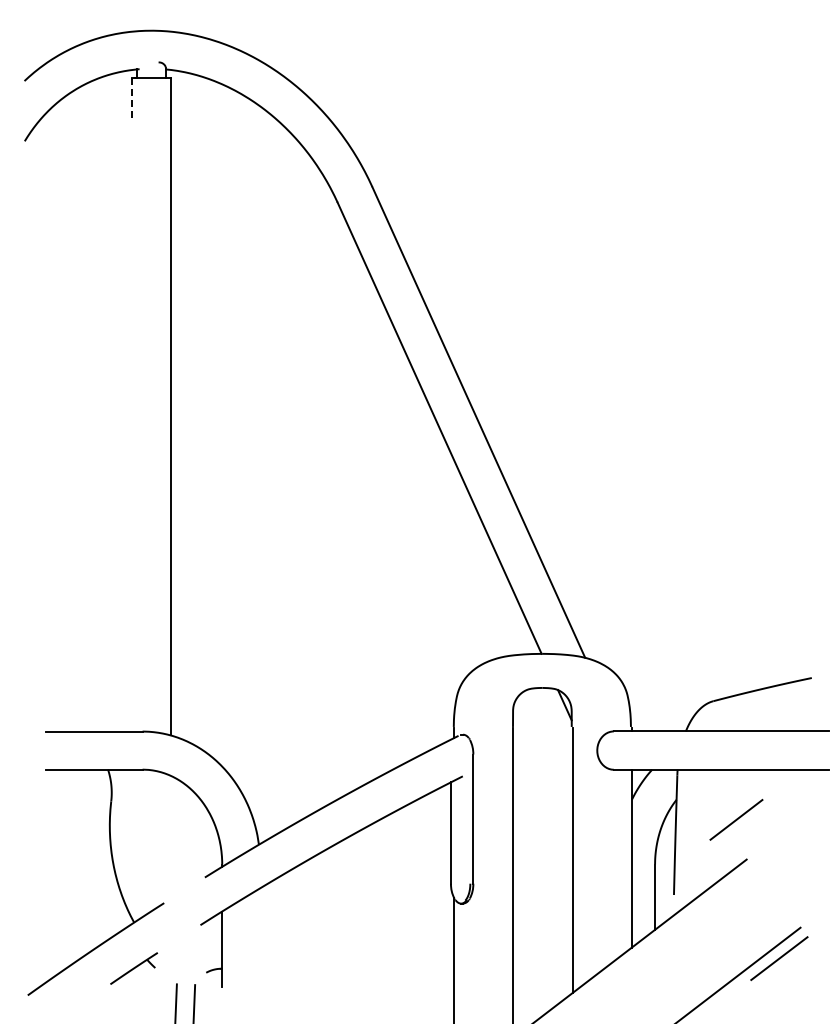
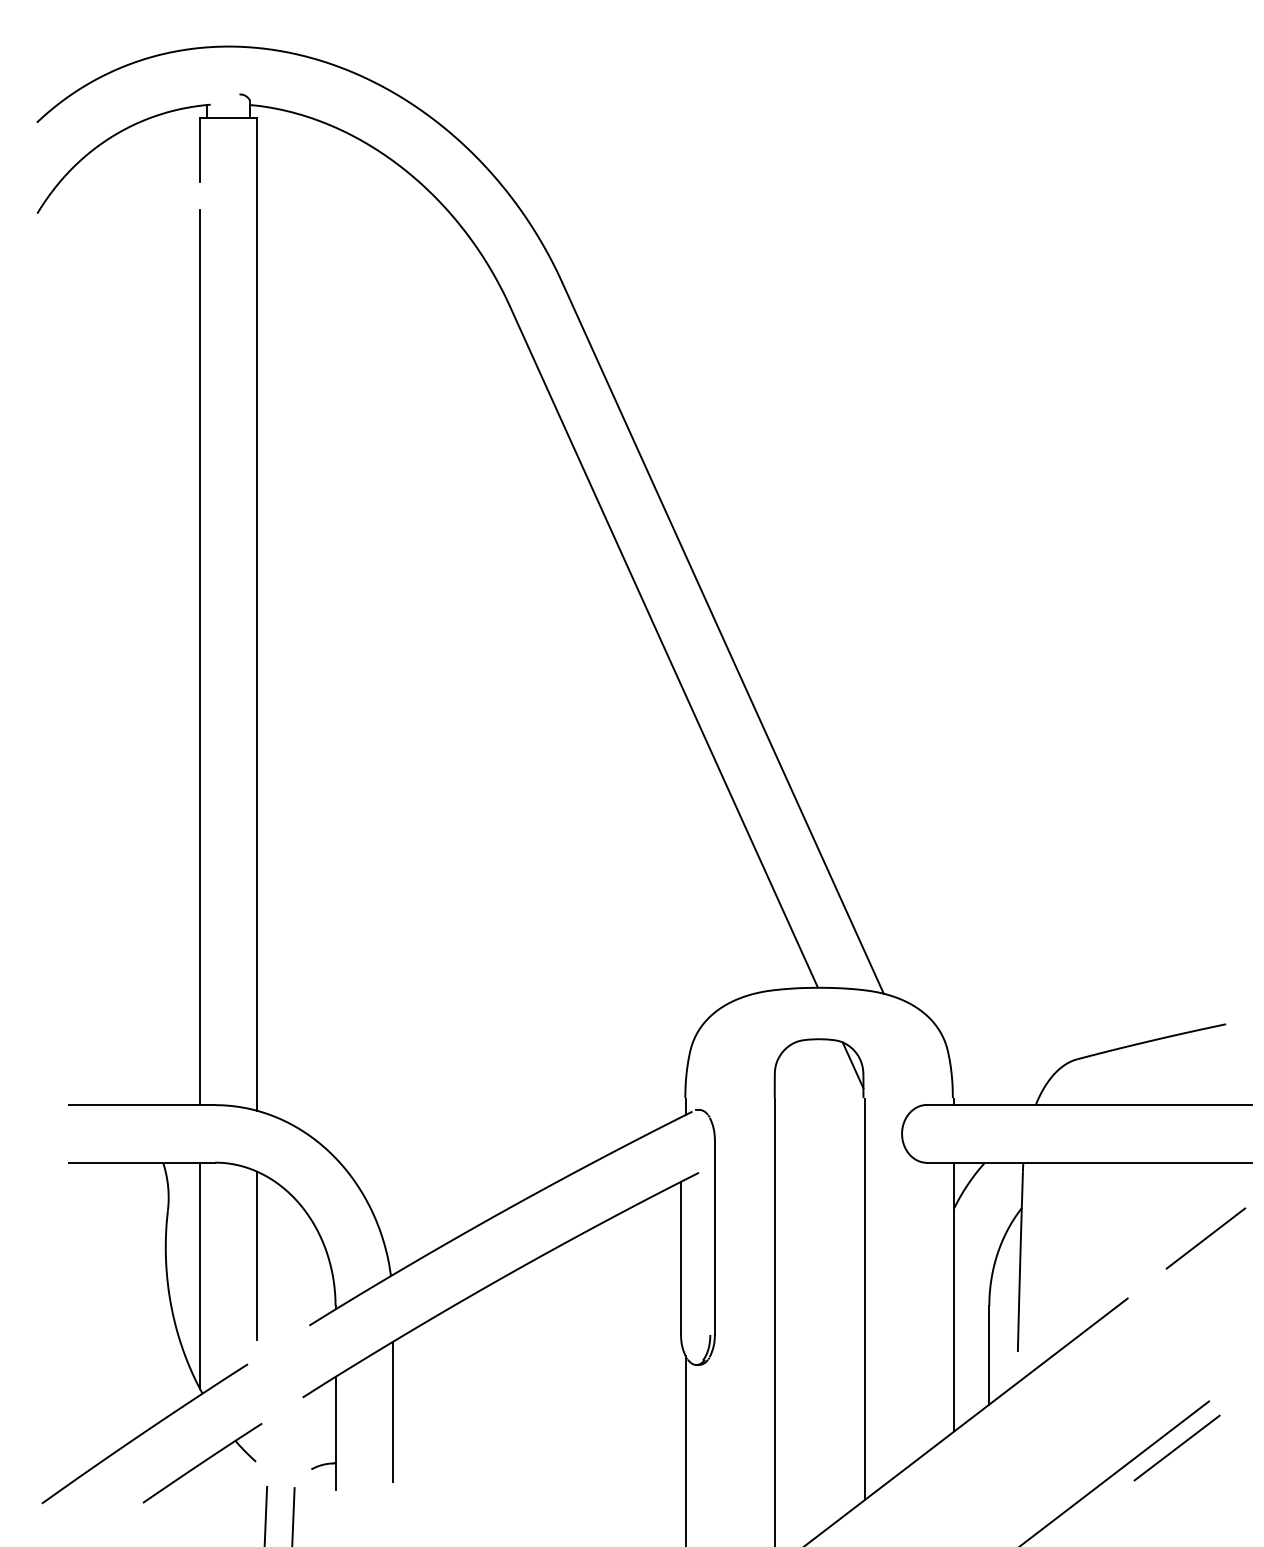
line: (132, 99) -> (200, 150), dashed -> solid
line: (132, 434) -> (200, 656), added
line: (736, 819) -> (1205, 1237), moved
line: (170, 830) -> (257, 1254), added
line: (132, 844) -> (200, 1275), added
line: (260, 934) -> (393, 1411), added
part: (133, 968) -> (201, 1462), size x1.67

